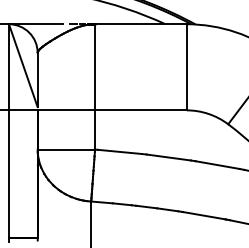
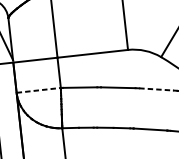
line: (66, 149) -> (38, 90), solid -> dashed
line: (218, 165) -> (157, 89), solid -> dashed

